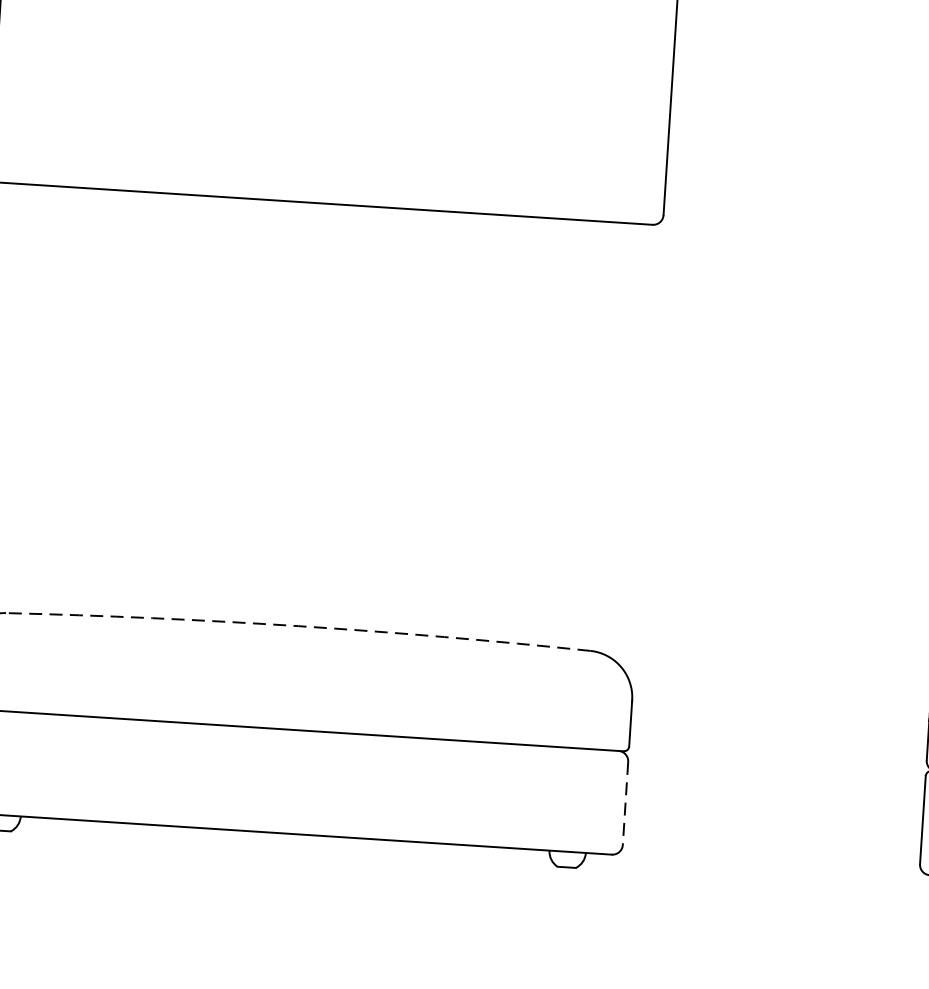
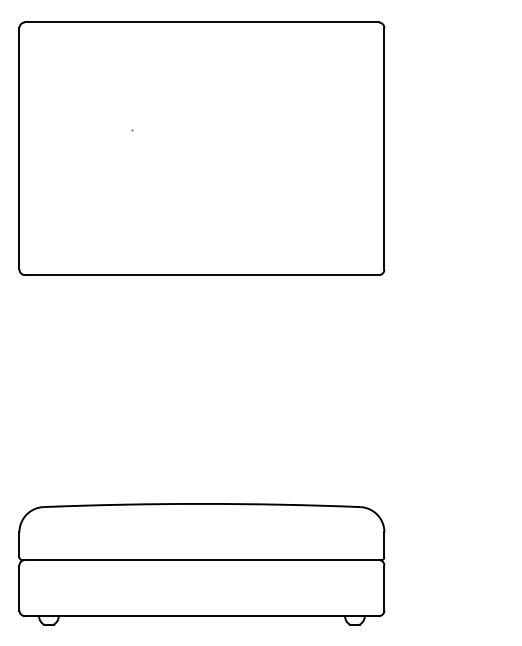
arc: (297, 625) -> (201, 503), dashed -> solid
line: (625, 804) -> (384, 588), dashed -> solid

